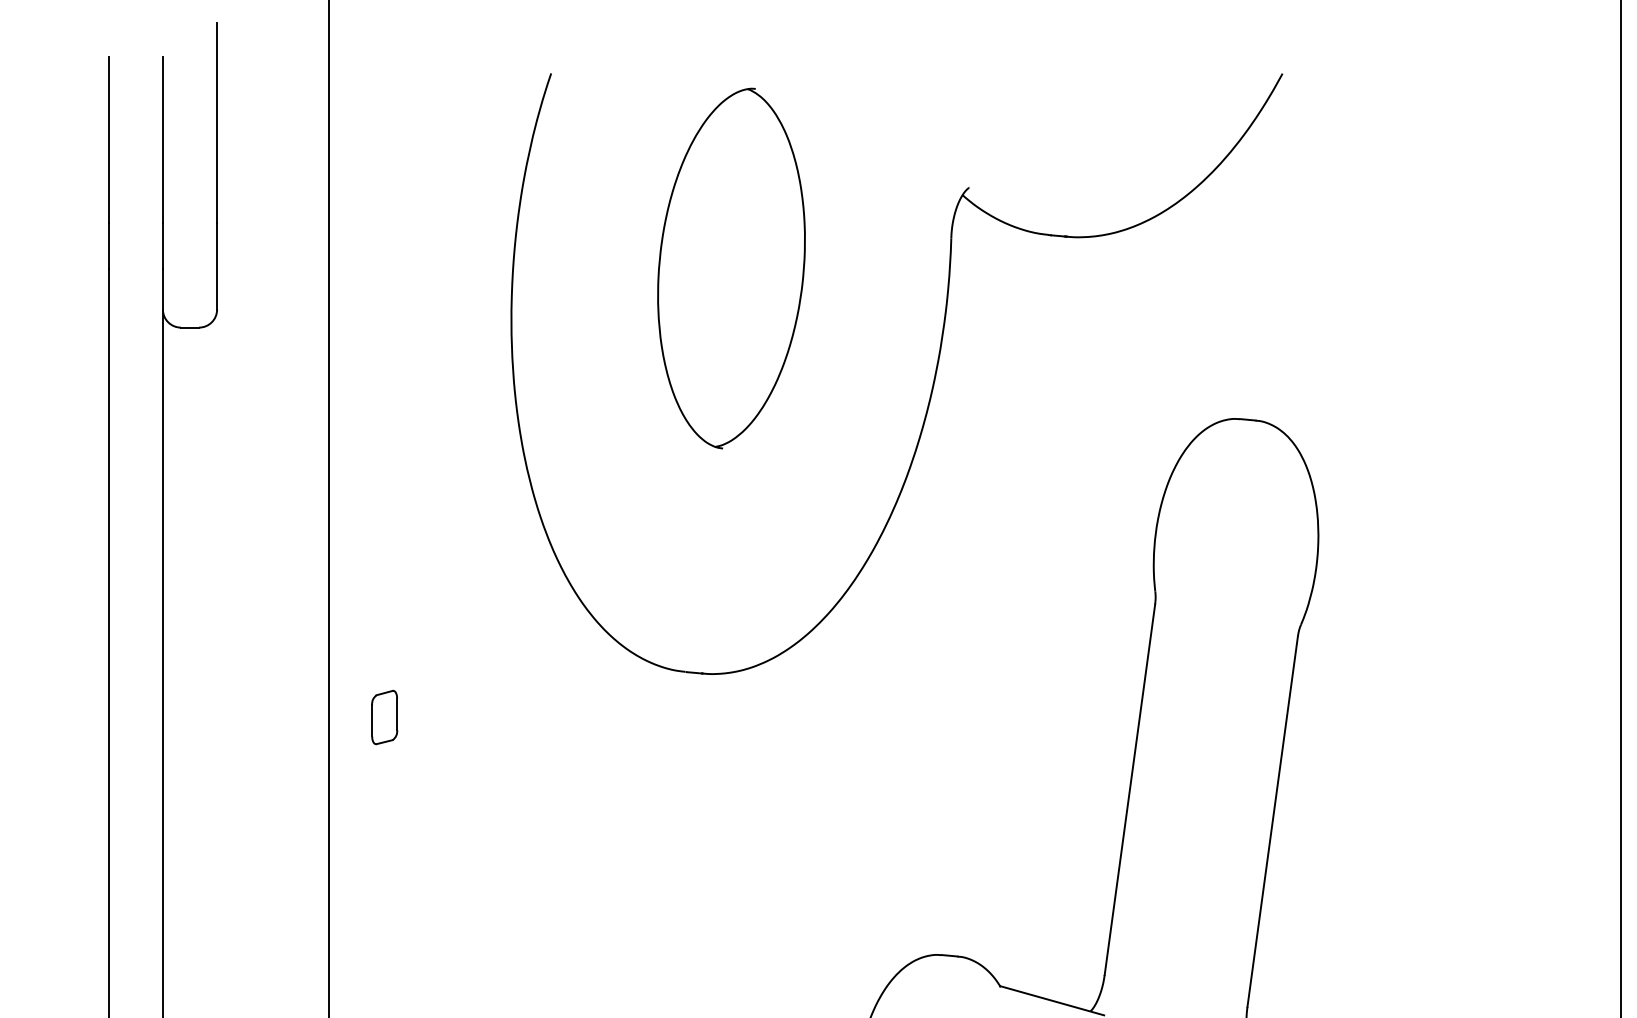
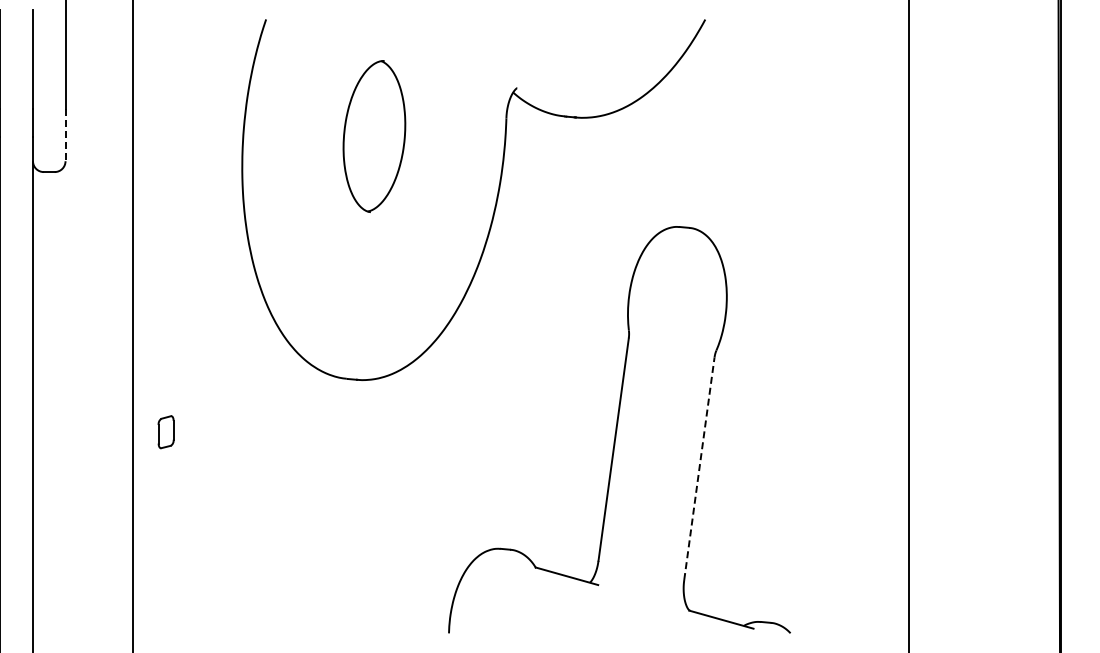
line: (217, 266) -> (65, 135), solid -> dashed
part: (731, 268) -> (374, 136), size x0.7
part: (383, 717) -> (165, 432), moved
line: (1272, 821) -> (699, 468), solid -> dashed

